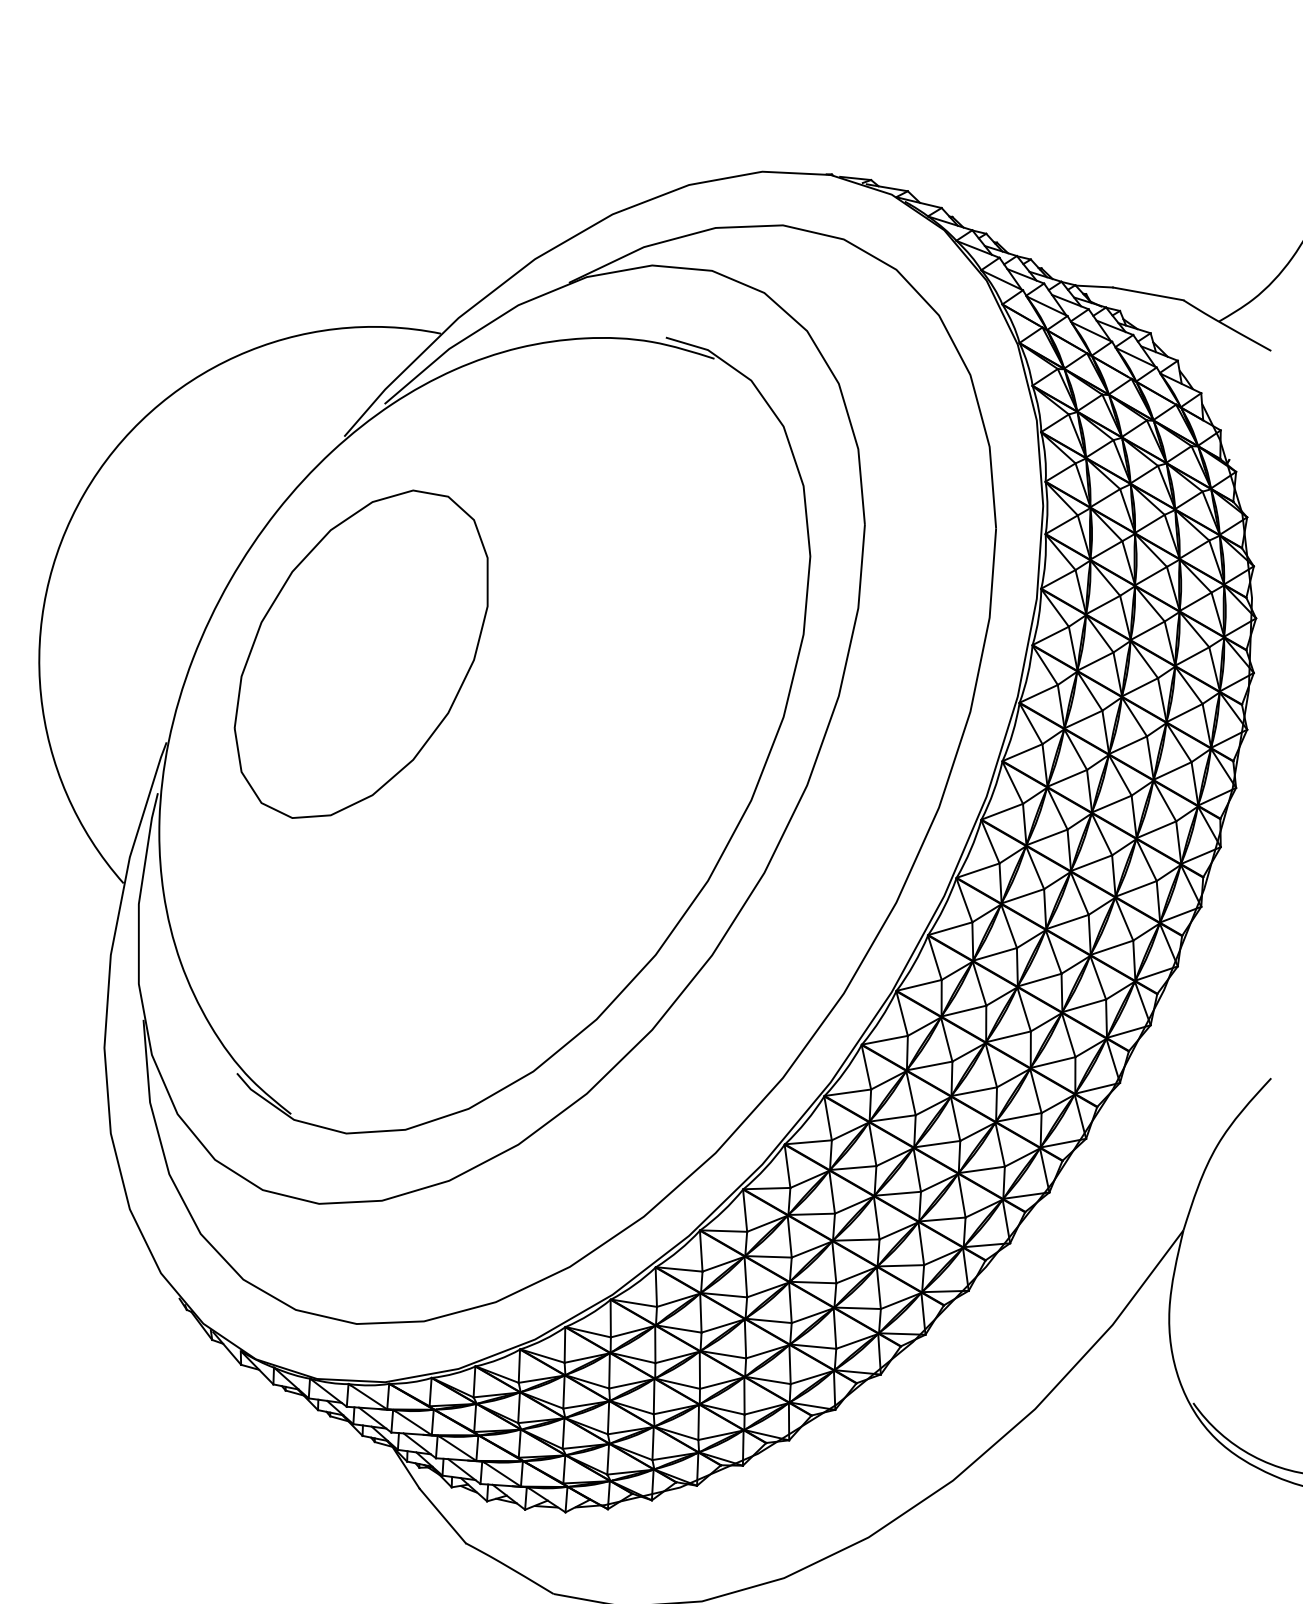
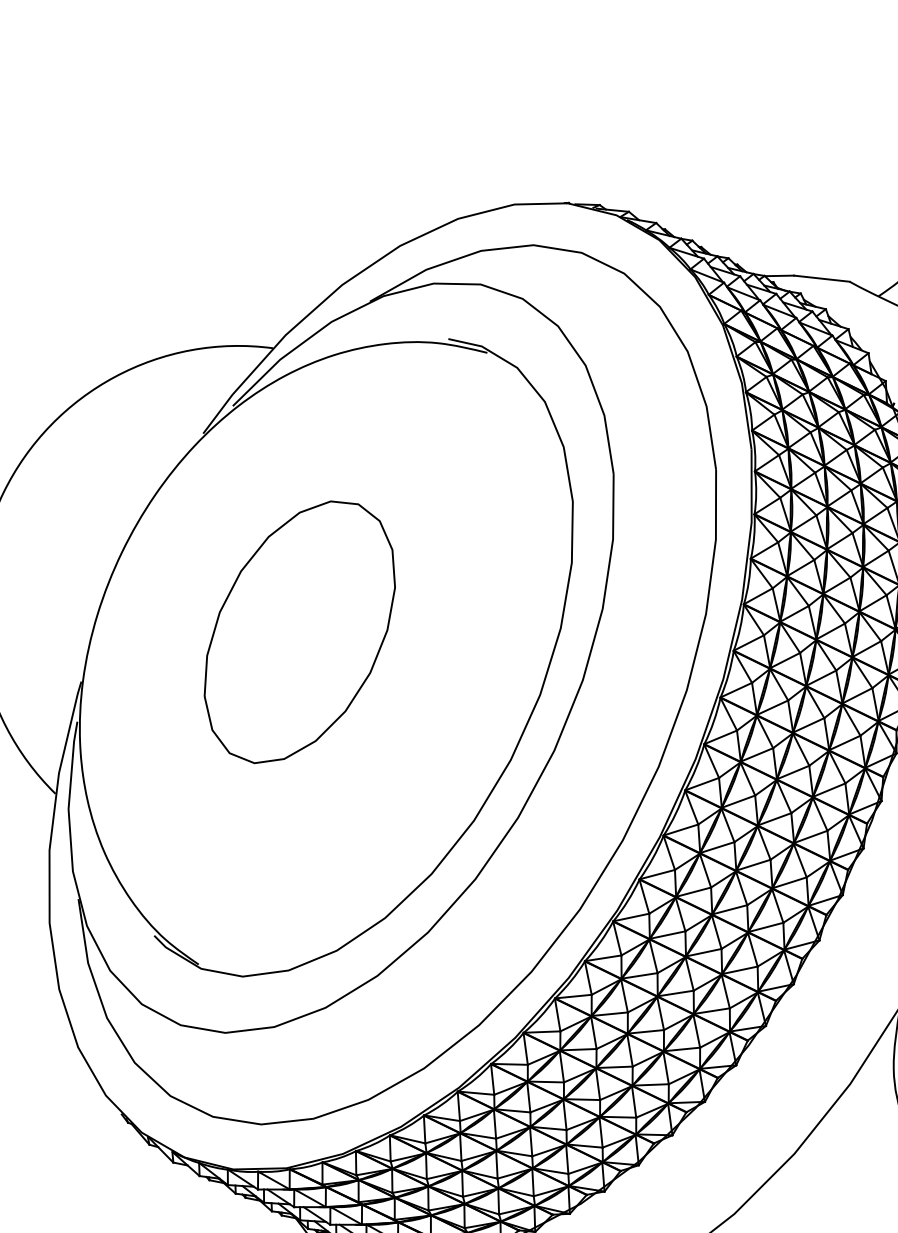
part: (360, 653) -> (298, 631), moved

